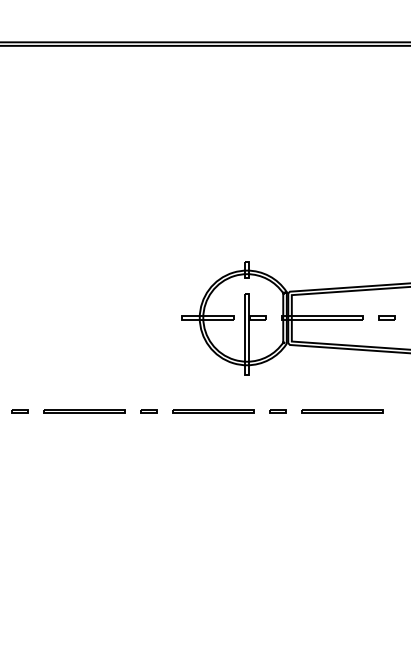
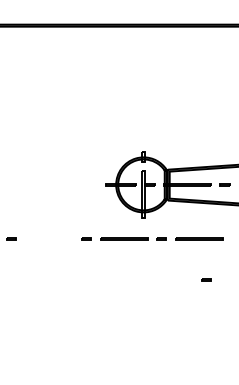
line: (83, 410) -> (48, 238), removed
part: (355, 480) -> (206, 279), added

